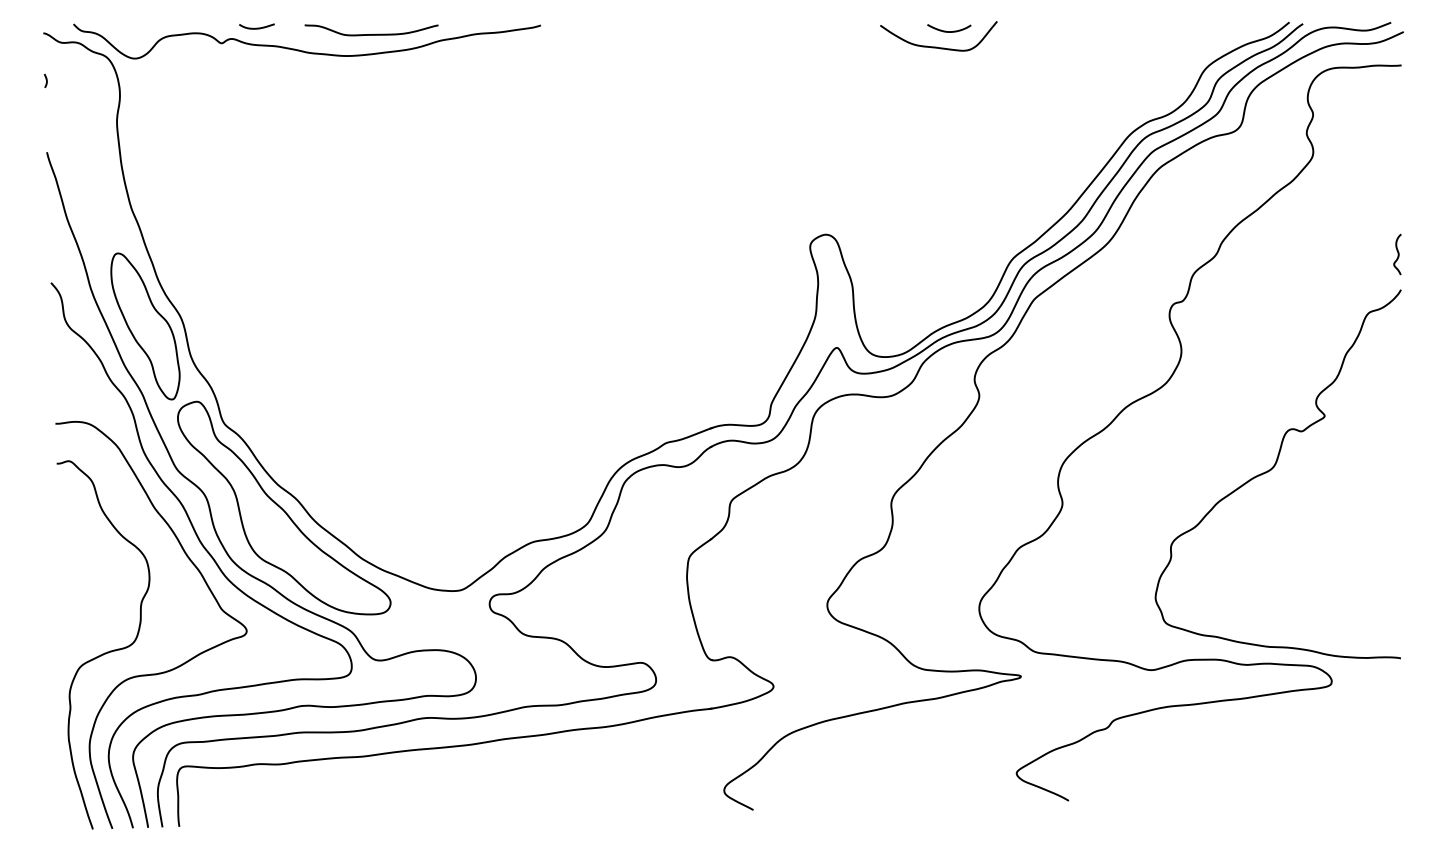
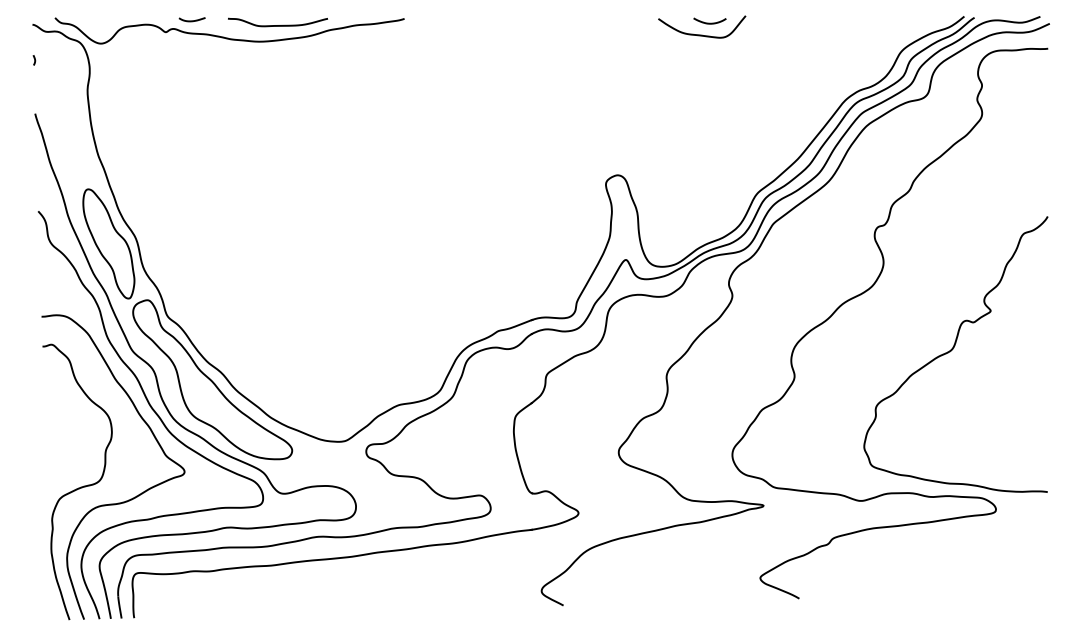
curve: (1397, 254) -> (1045, 190), removed

